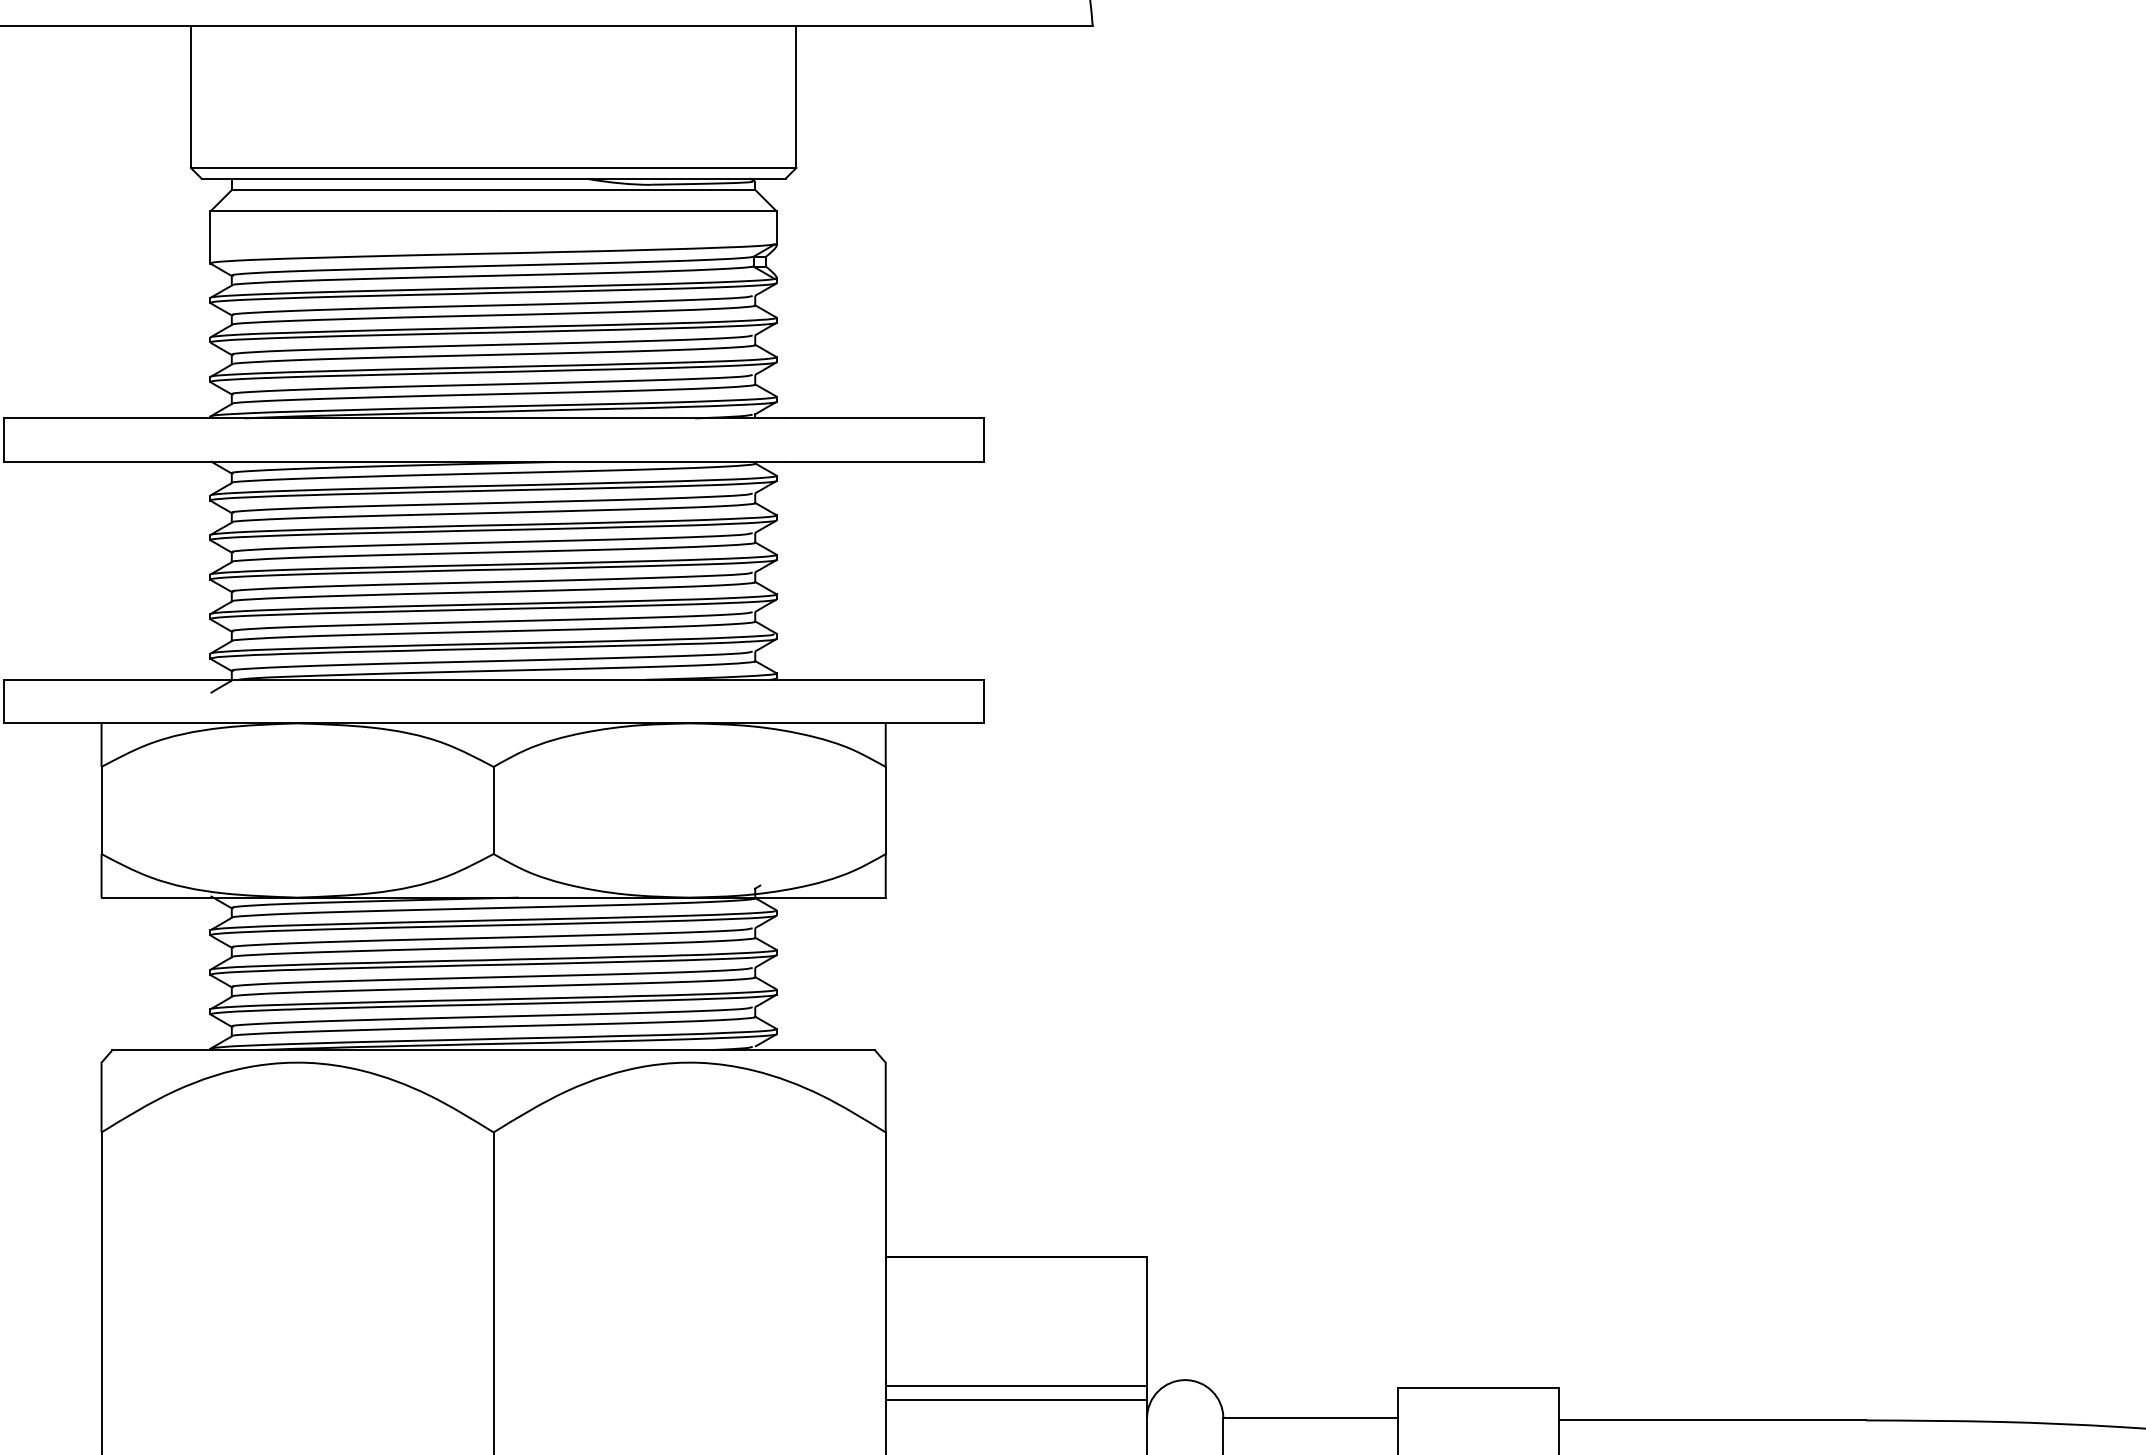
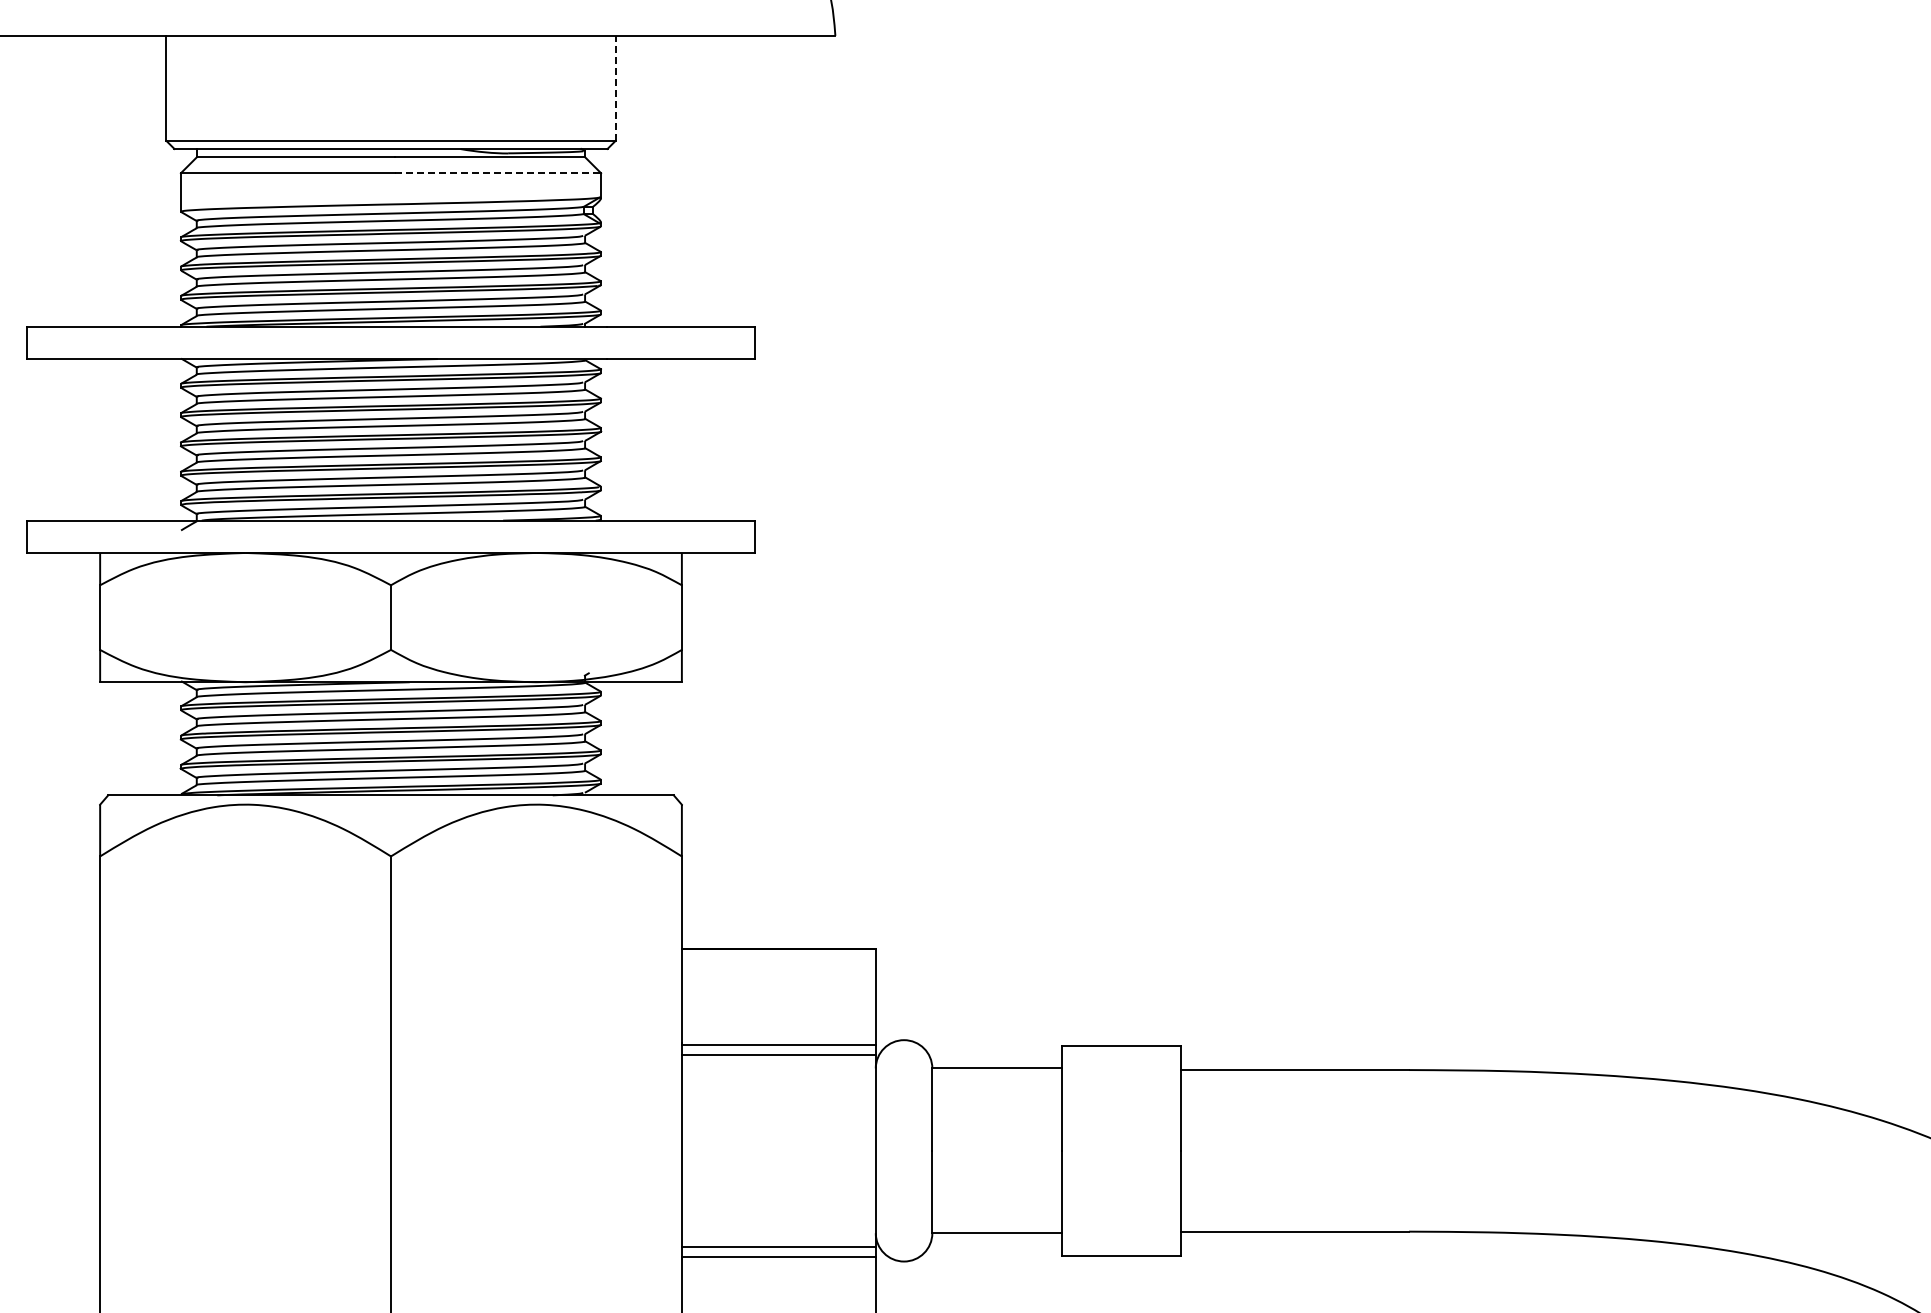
line: (796, 97) -> (615, 88), solid -> dashed
line: (638, 211) -> (498, 173), solid -> dashed

